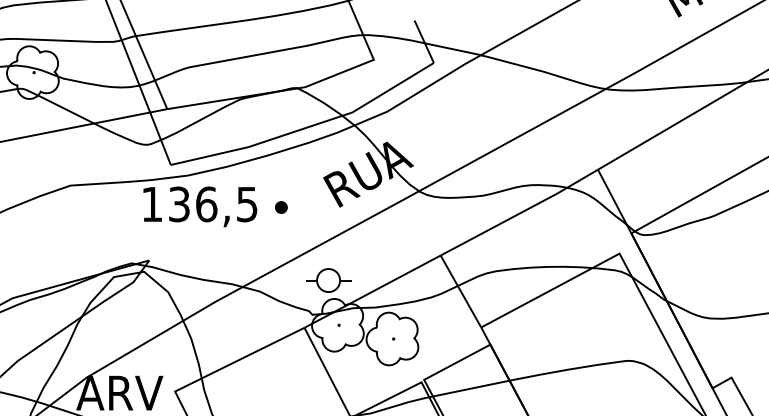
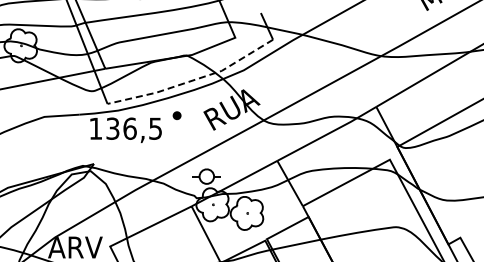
line: (307, 127) -> (193, 80), solid -> dashed
part: (280, 207) -> (176, 115), moved

